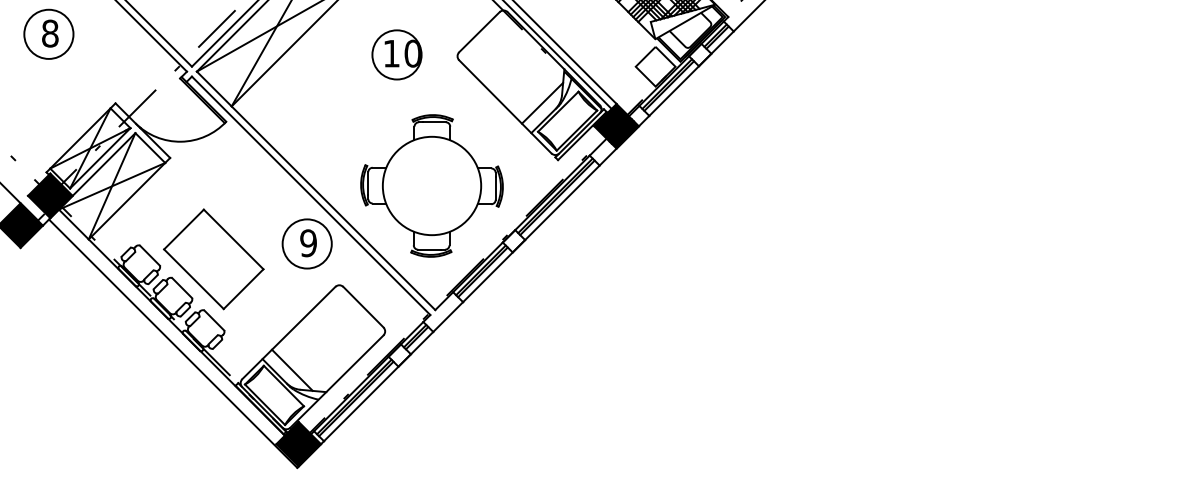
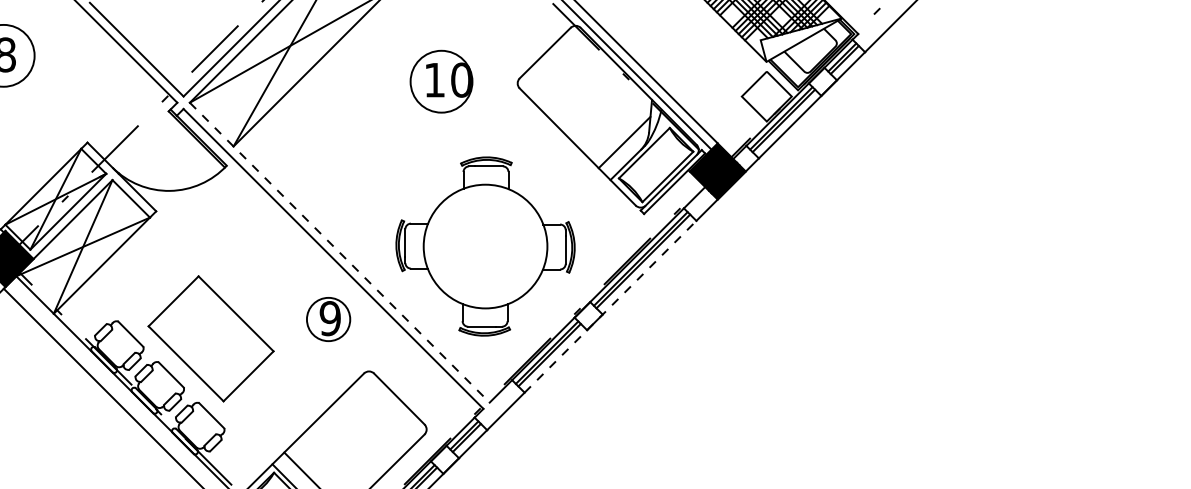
line: (316, 190) -> (340, 252), solid -> dashed
line: (531, 233) -> (610, 306), solid -> dashed
circle: (306, 243) -> (327, 318), size x0.7

